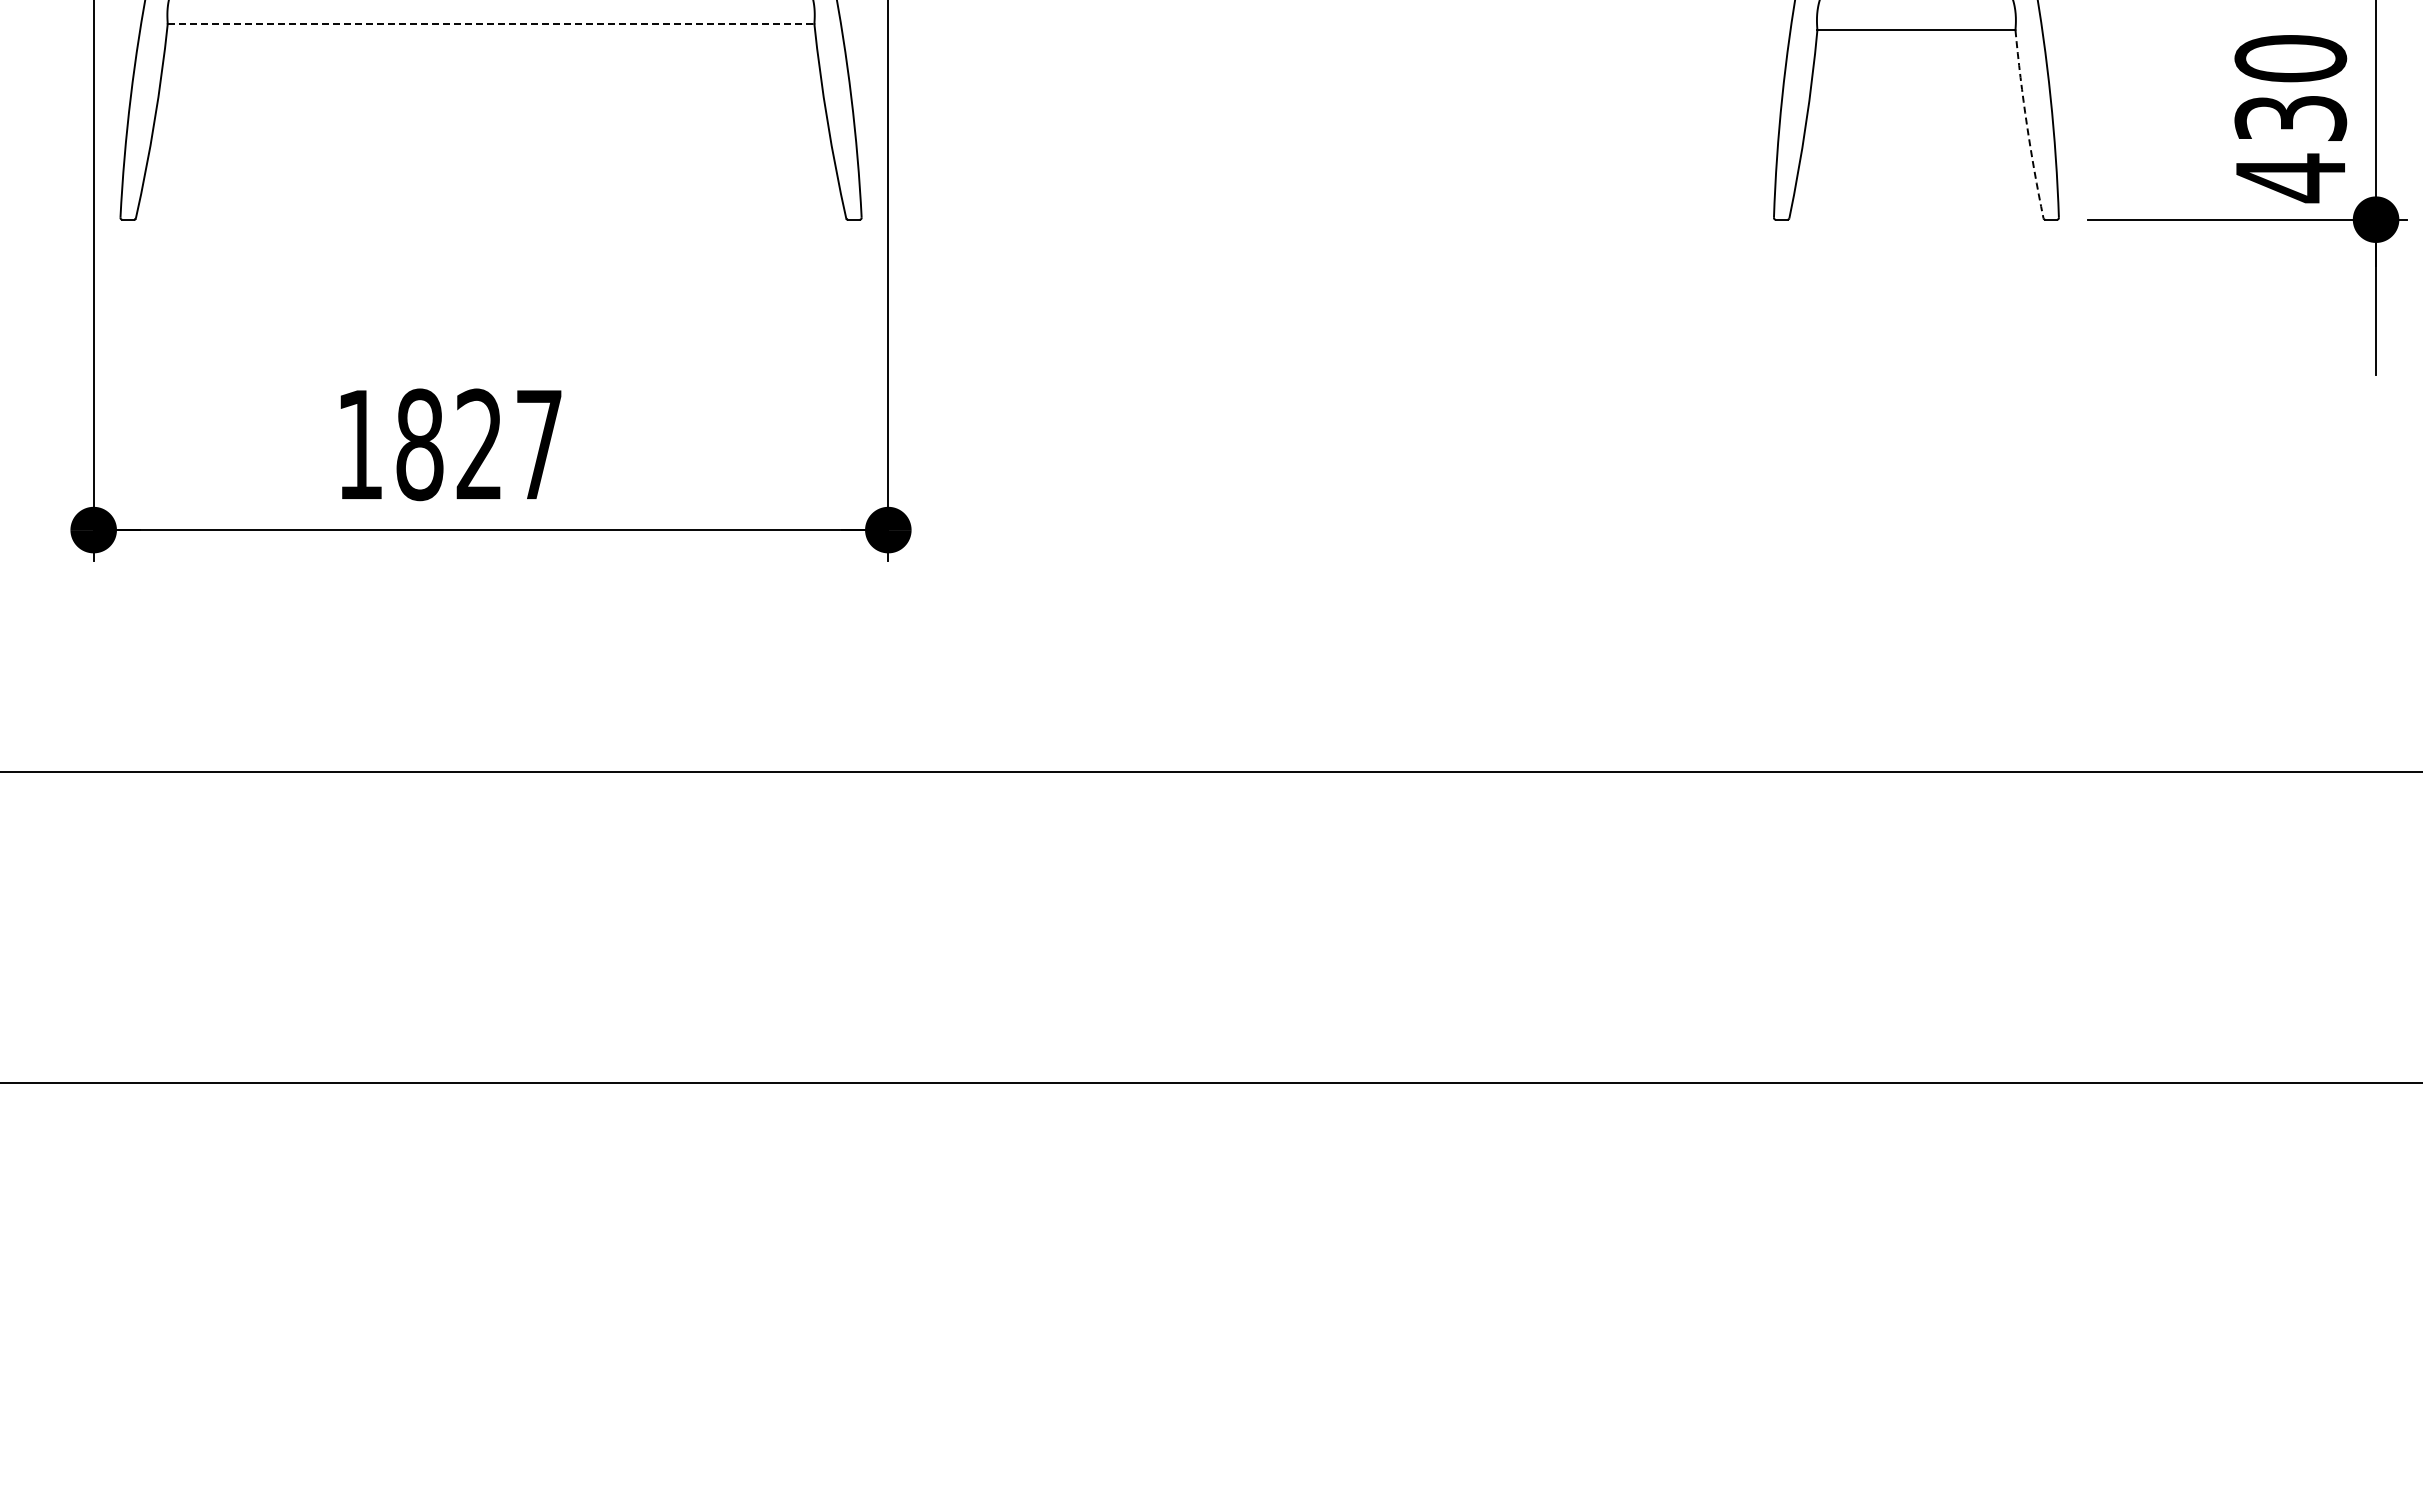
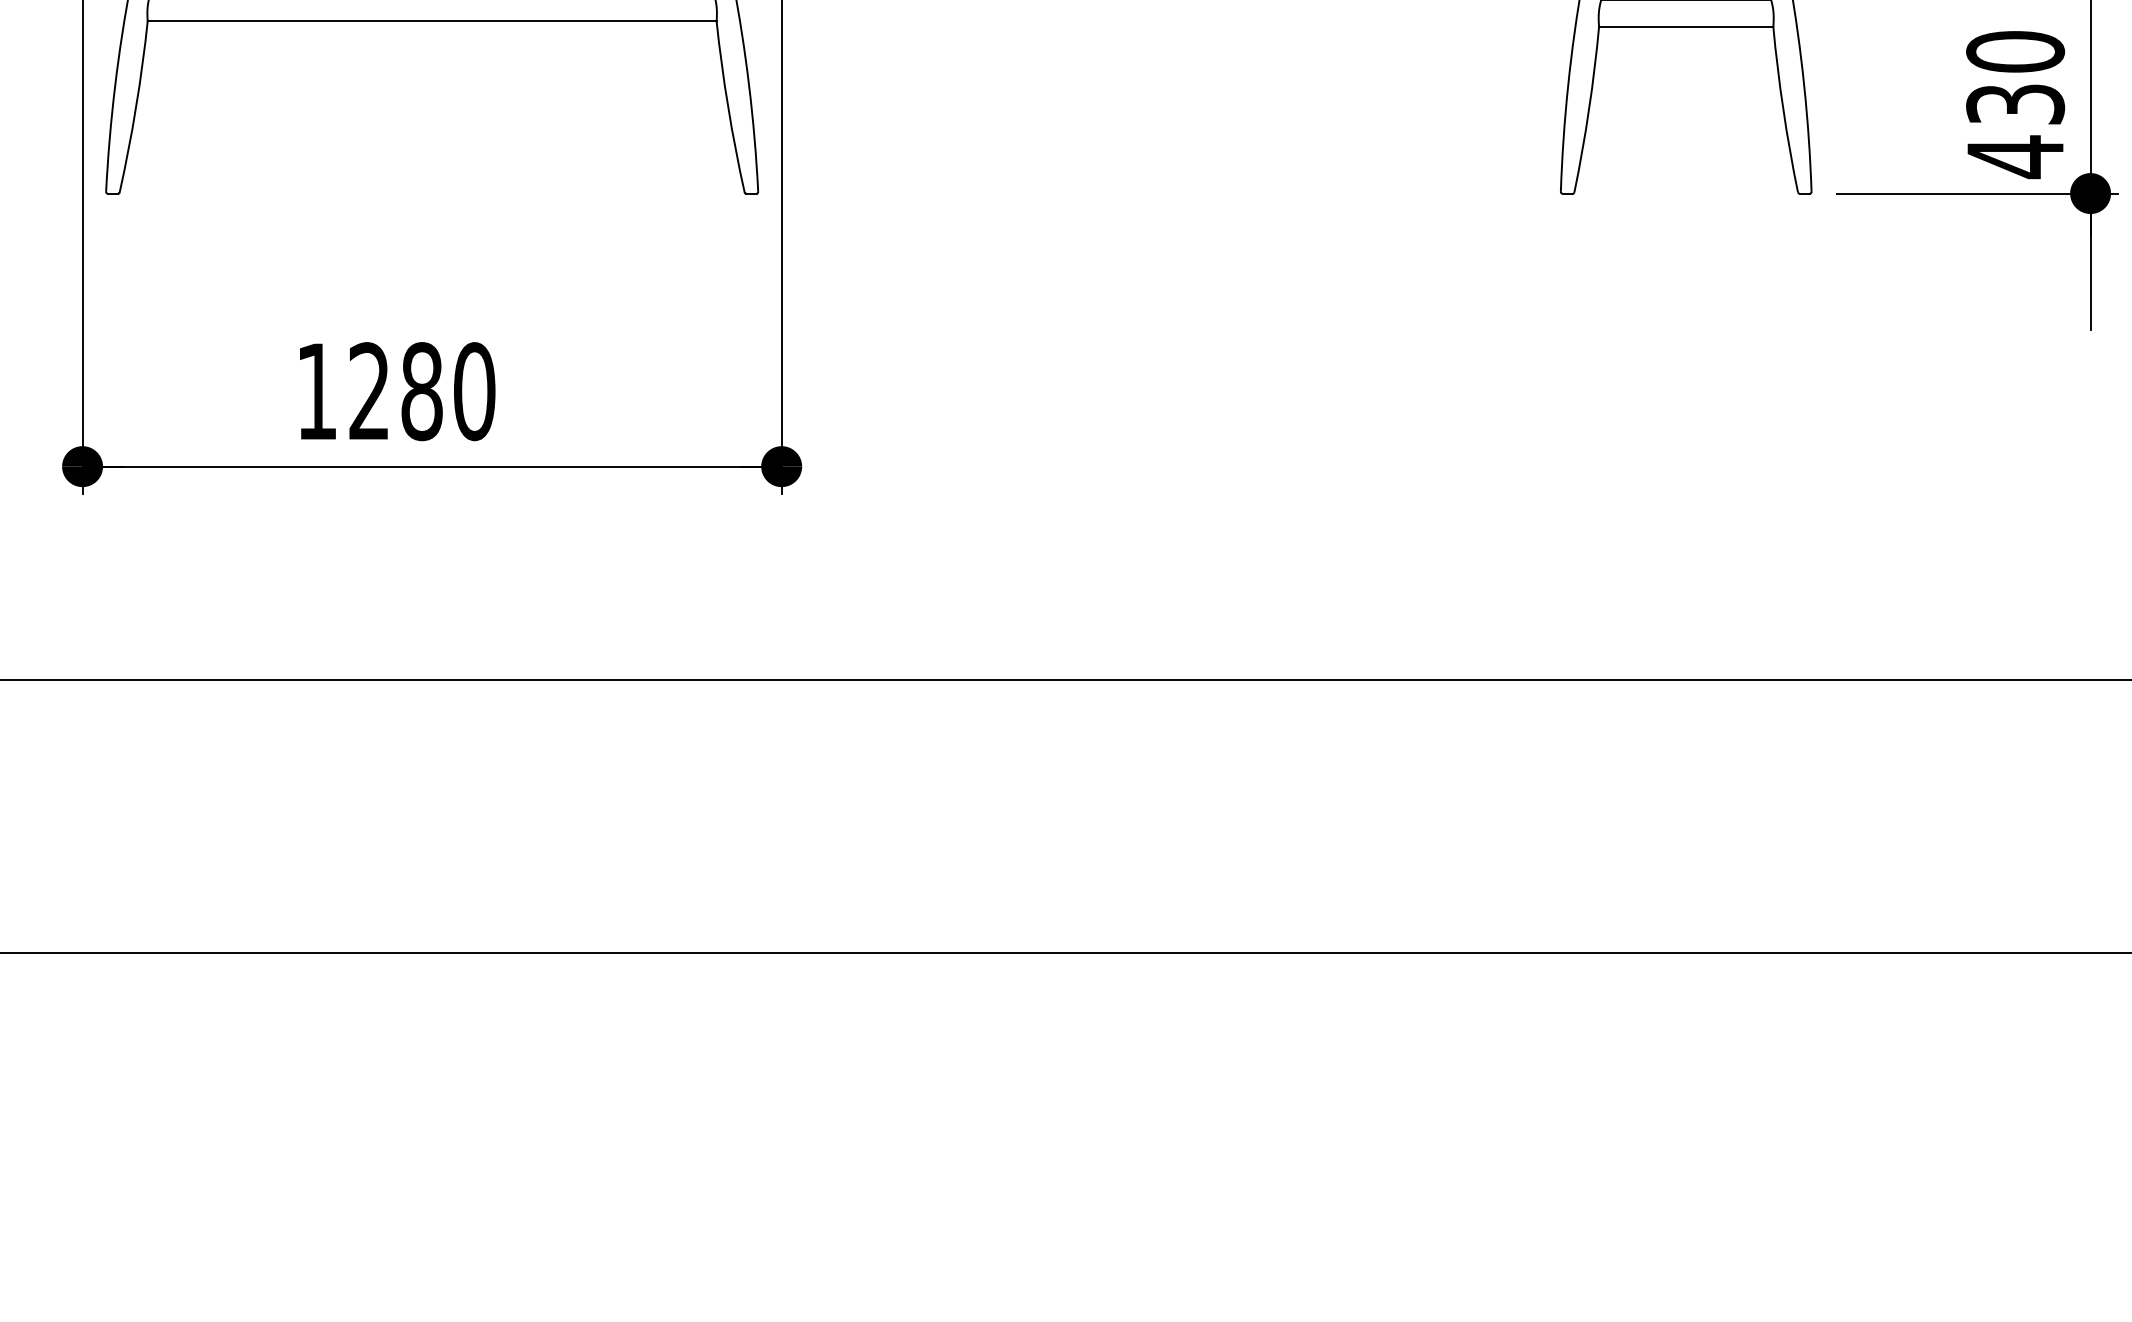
line: (491, 24) -> (432, 21), dashed -> solid
arc: (2026, 124) -> (1783, 109), dashed -> solid
text: (479, 444) -> (421, 391), 1827 -> 1280

